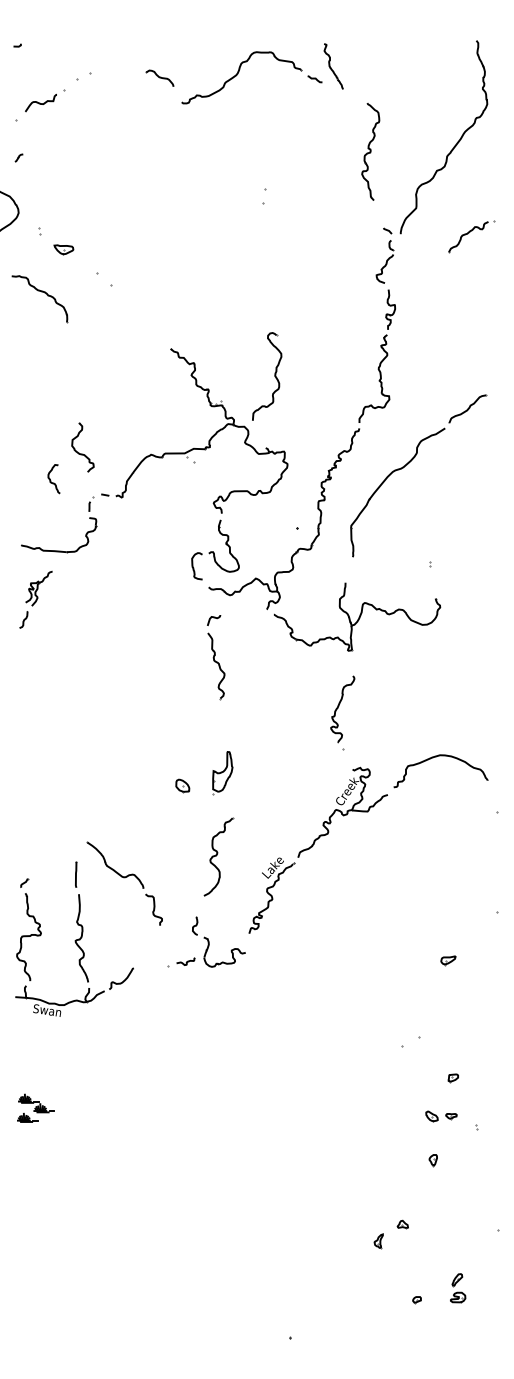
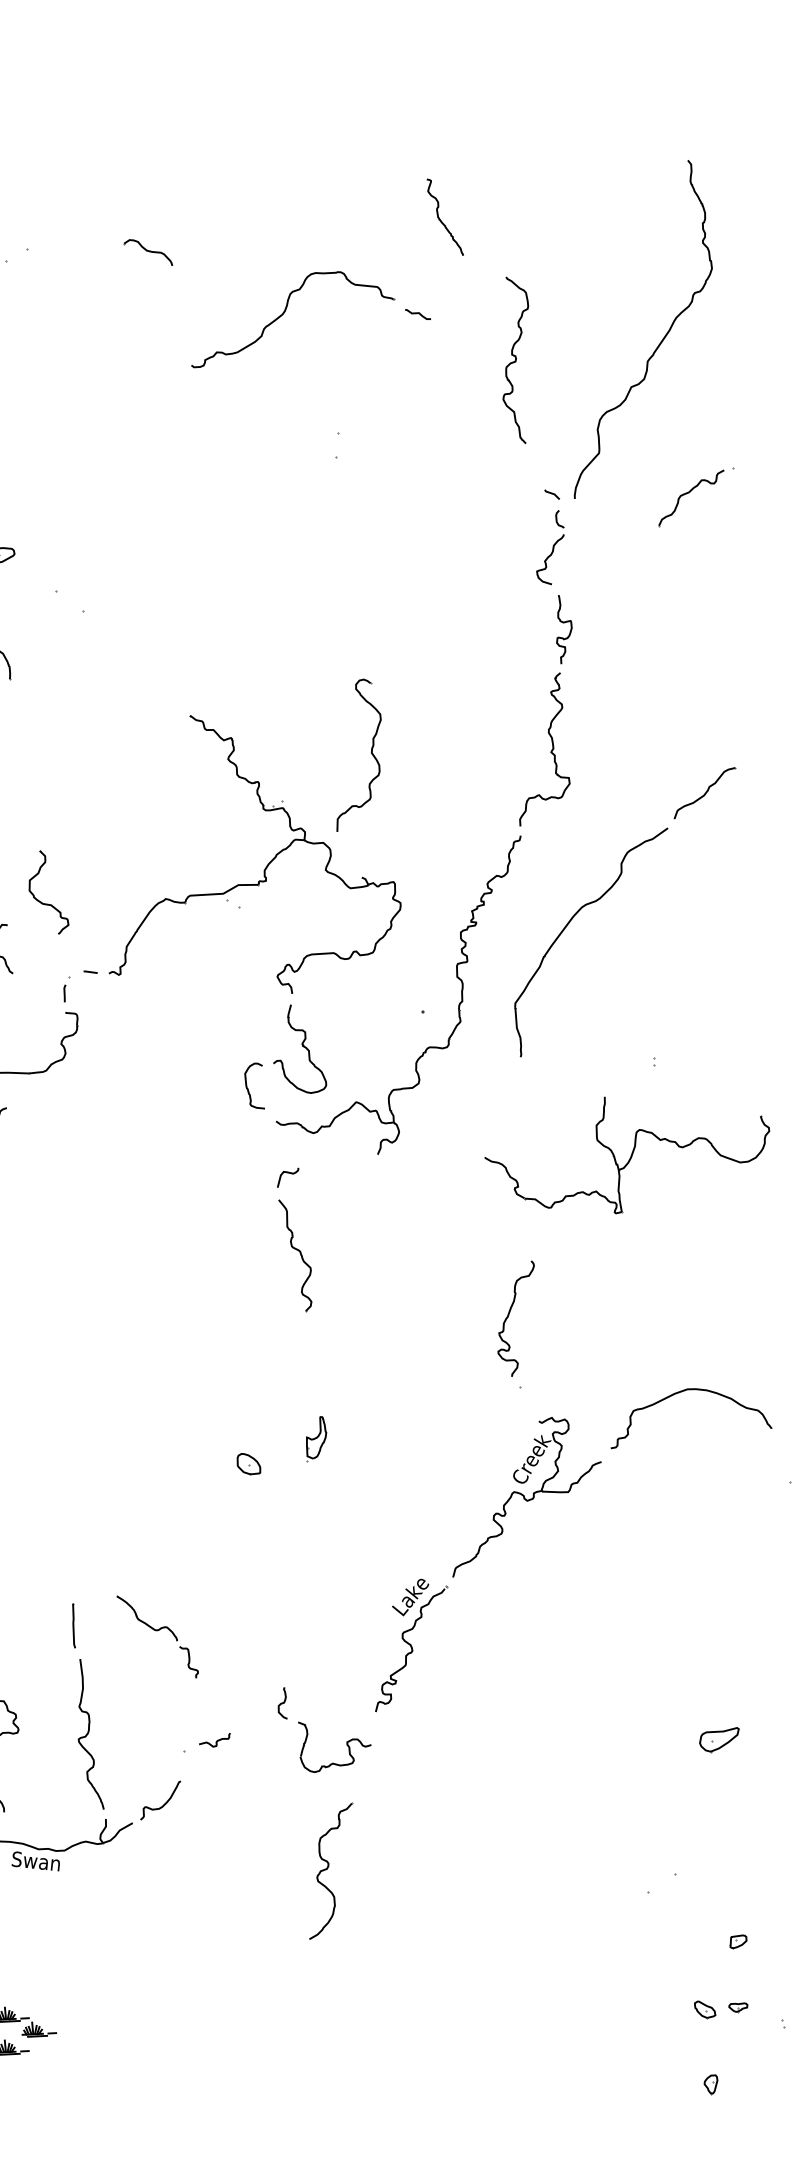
part: (239, 72) -> (287, 309), moved
part: (357, 616) -> (628, 1153), moved
part: (222, 773) -> (315, 1439), size x0.6
part: (218, 856) -> (330, 1870), moved
part: (124, 883) -> (157, 1636), size x0.6
part: (448, 960) -> (719, 1740), size x1.6
part: (181, 962) -> (207, 1742), moved

